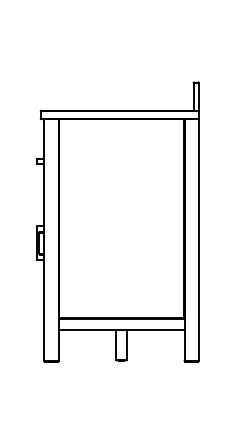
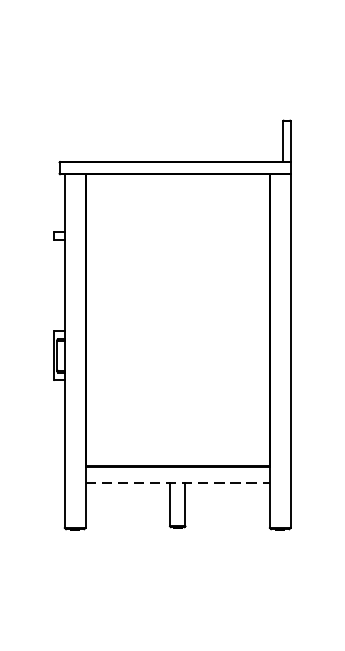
line: (122, 330) -> (179, 483), solid -> dashed

